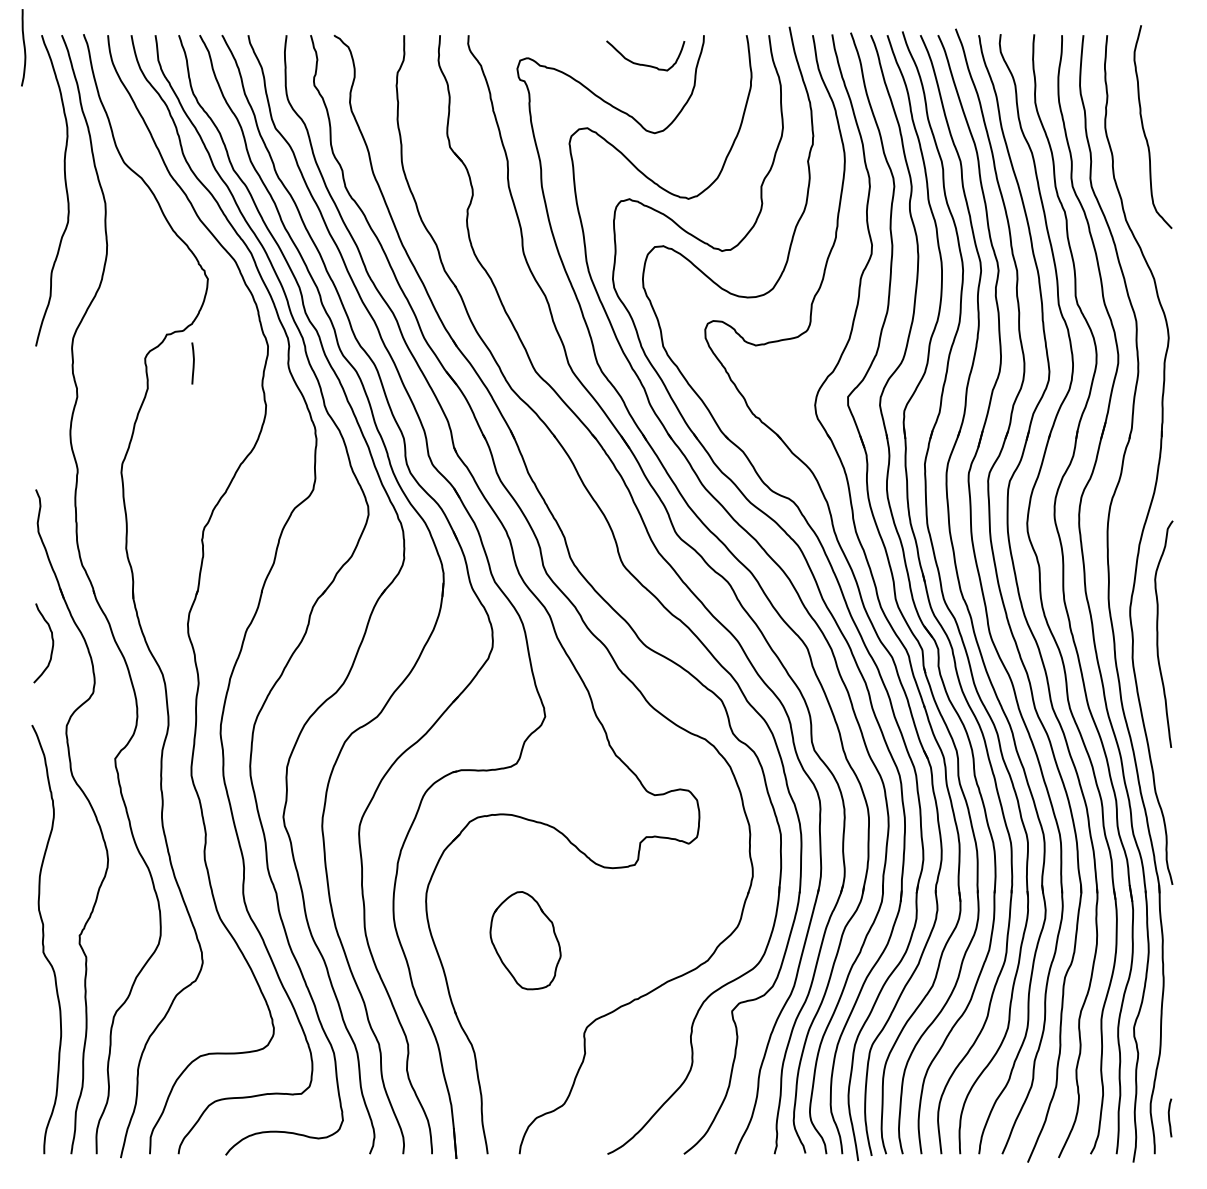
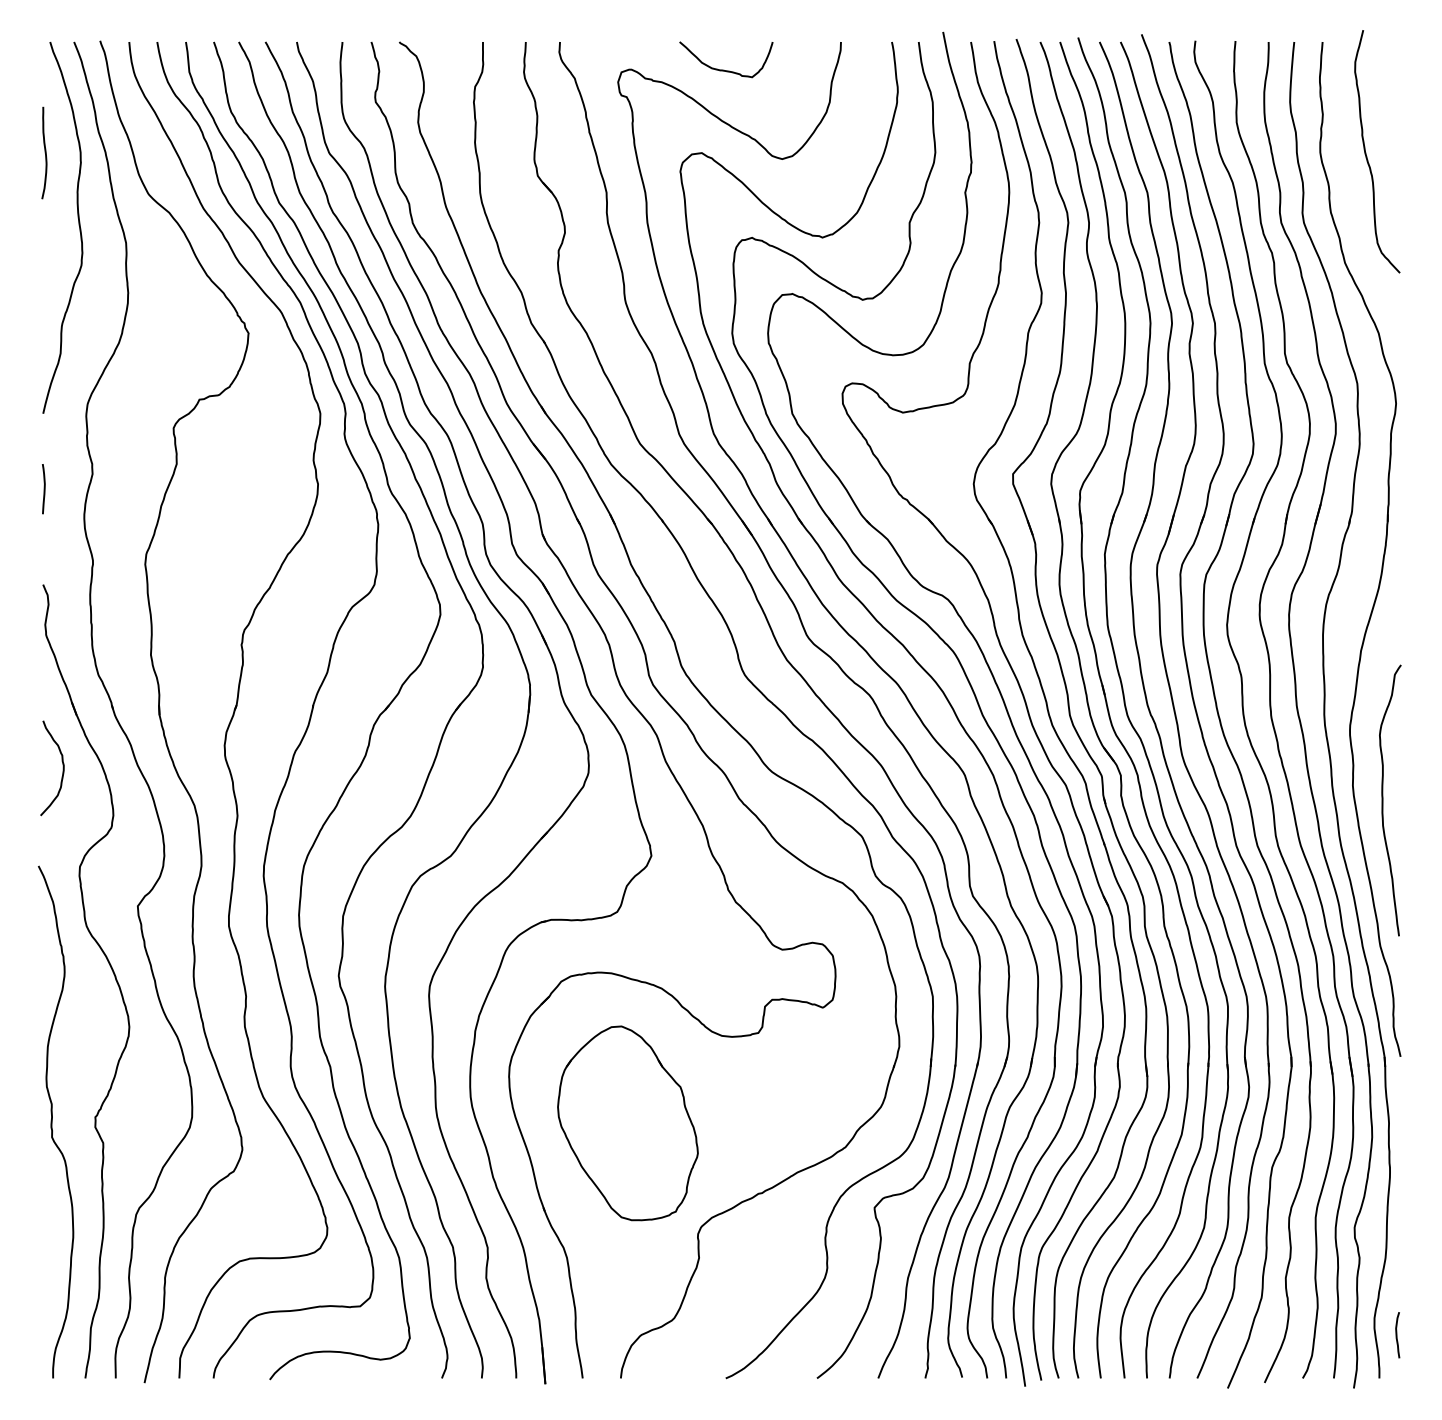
curve: (23, 47) -> (44, 152), moved
curve: (644, 64) -> (724, 69), moved
line: (192, 363) -> (43, 489), moved
curve: (1158, 634) -> (1383, 800), moved
part: (525, 940) -> (627, 1123), size x1.67

